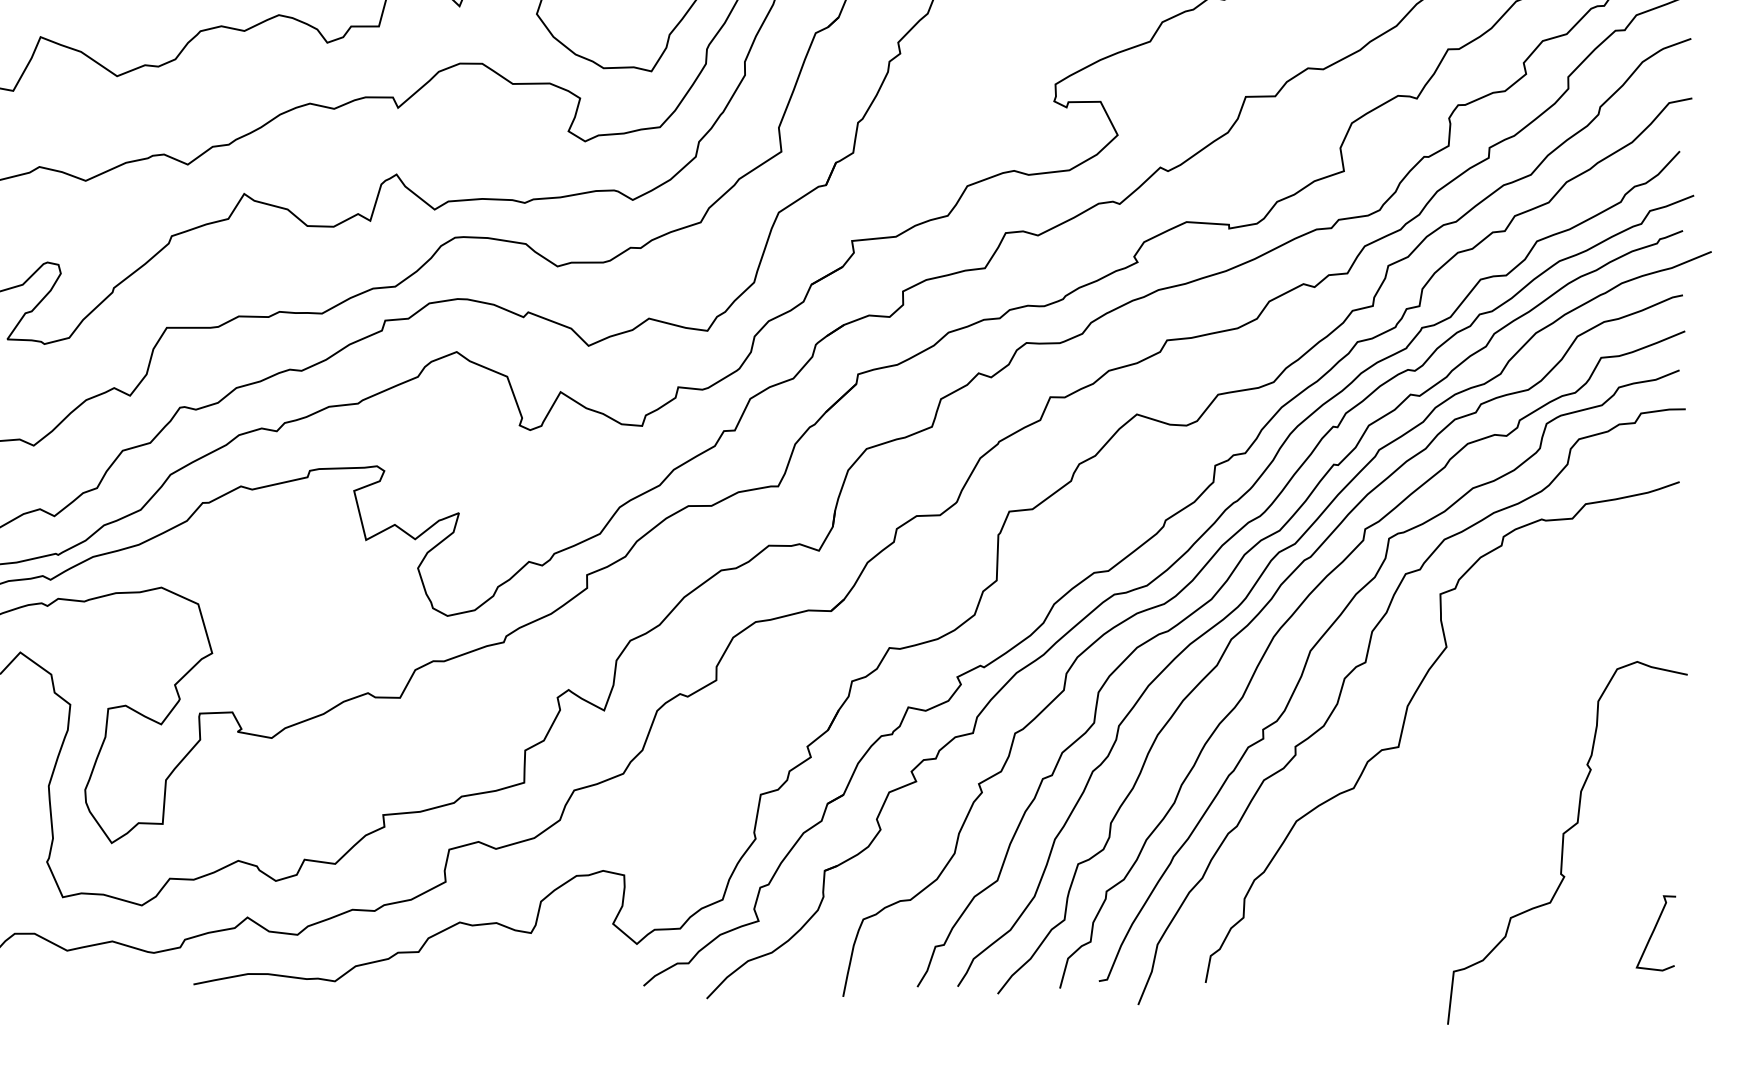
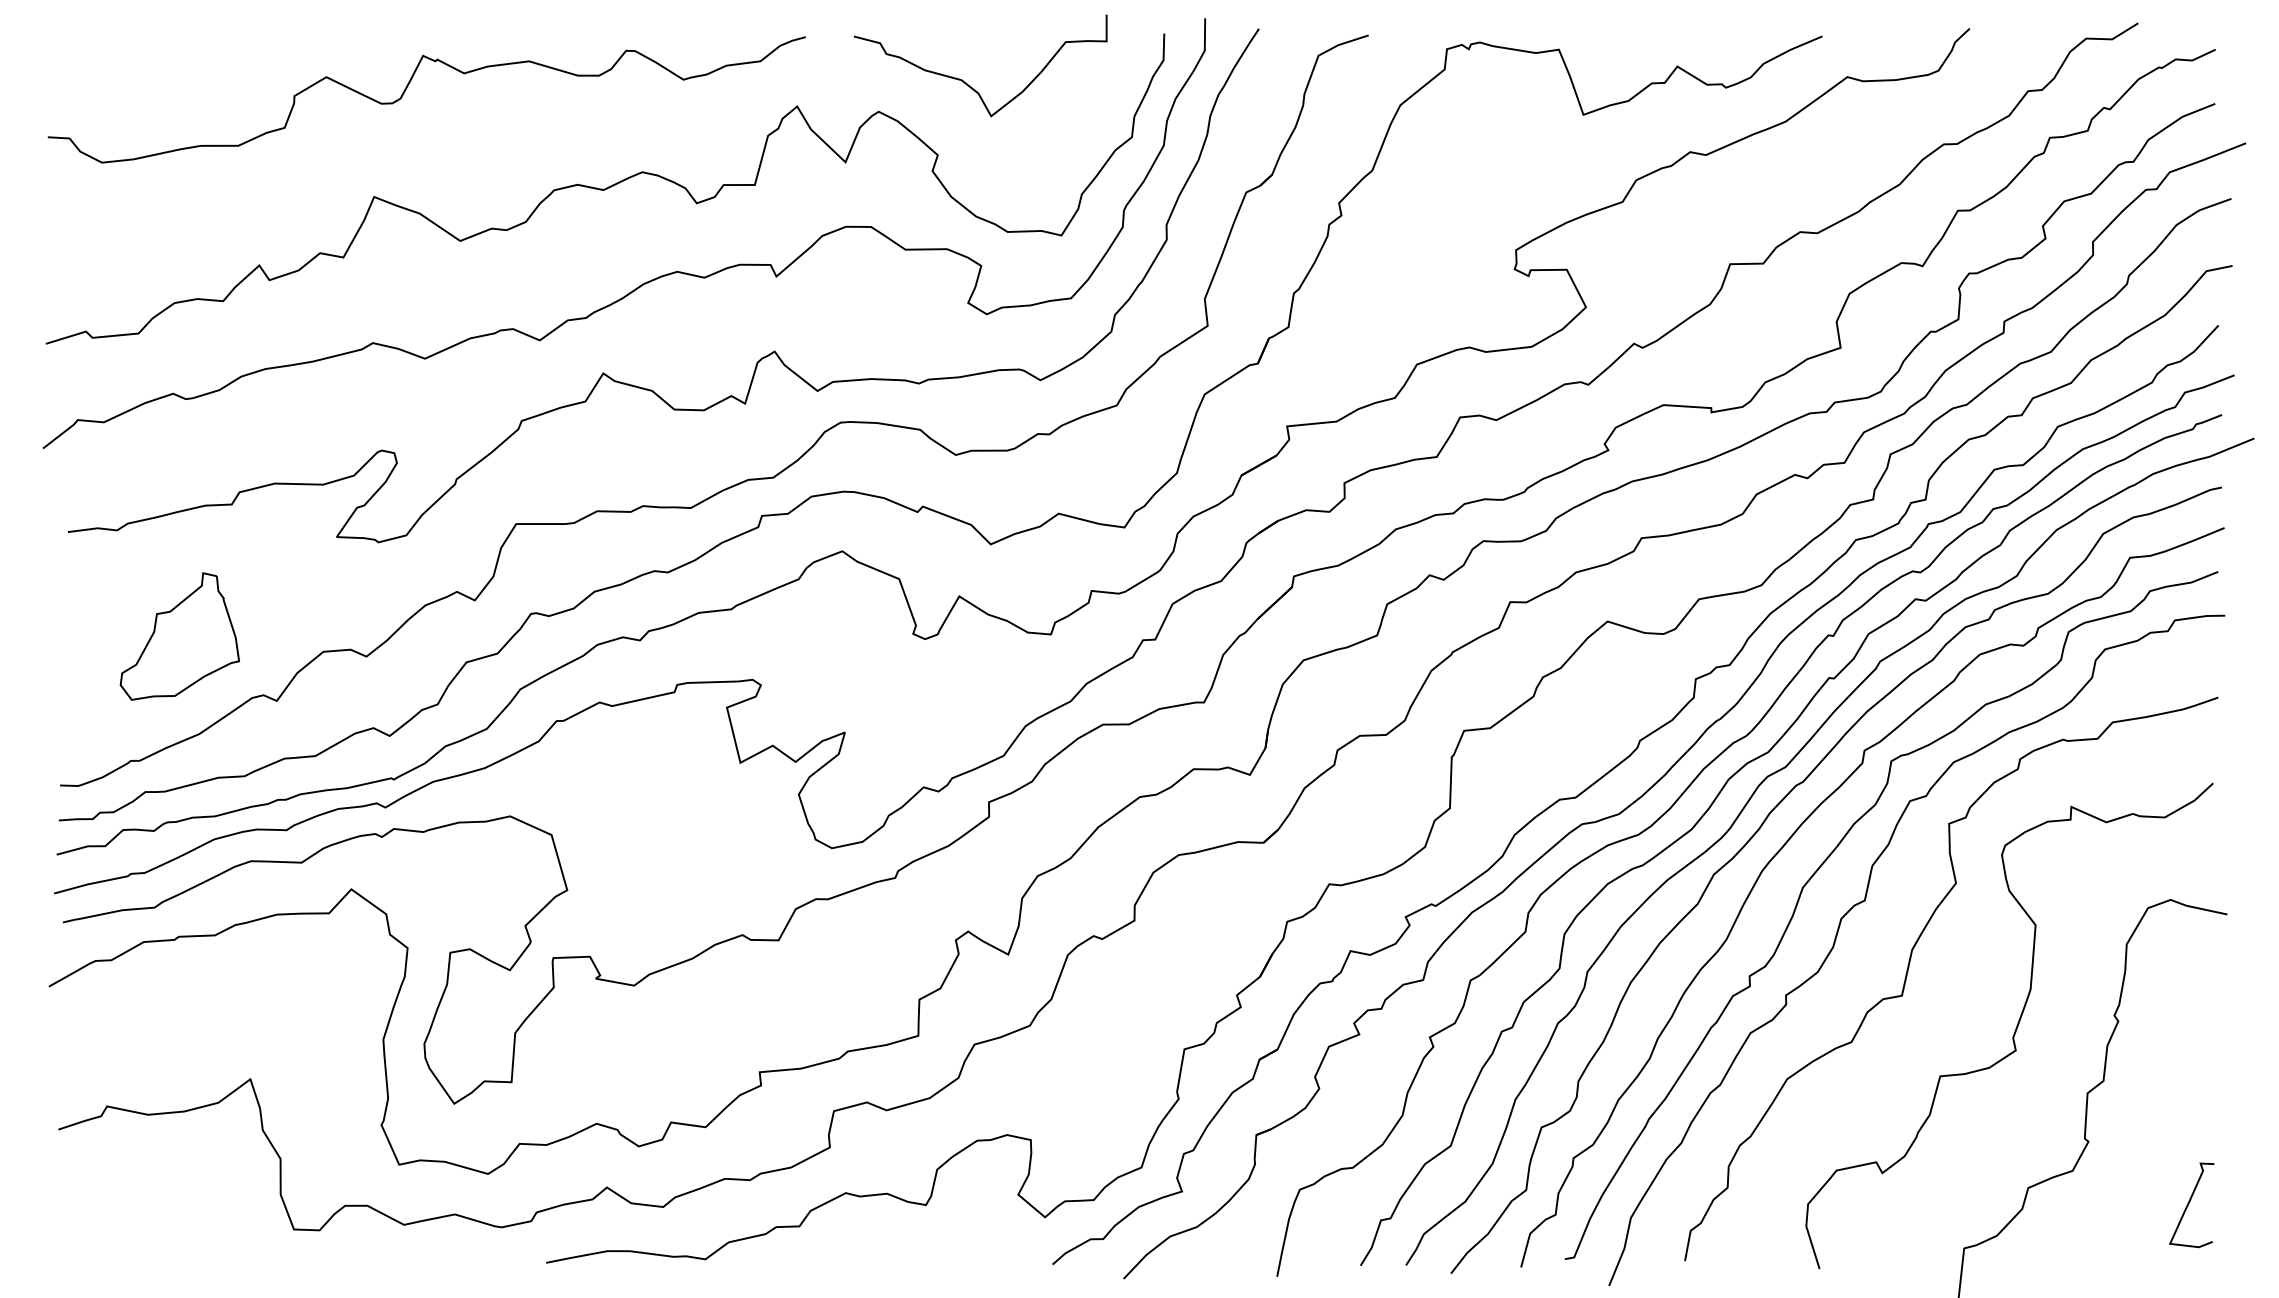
curve: (1499, 776) -> (2015, 1028), added

